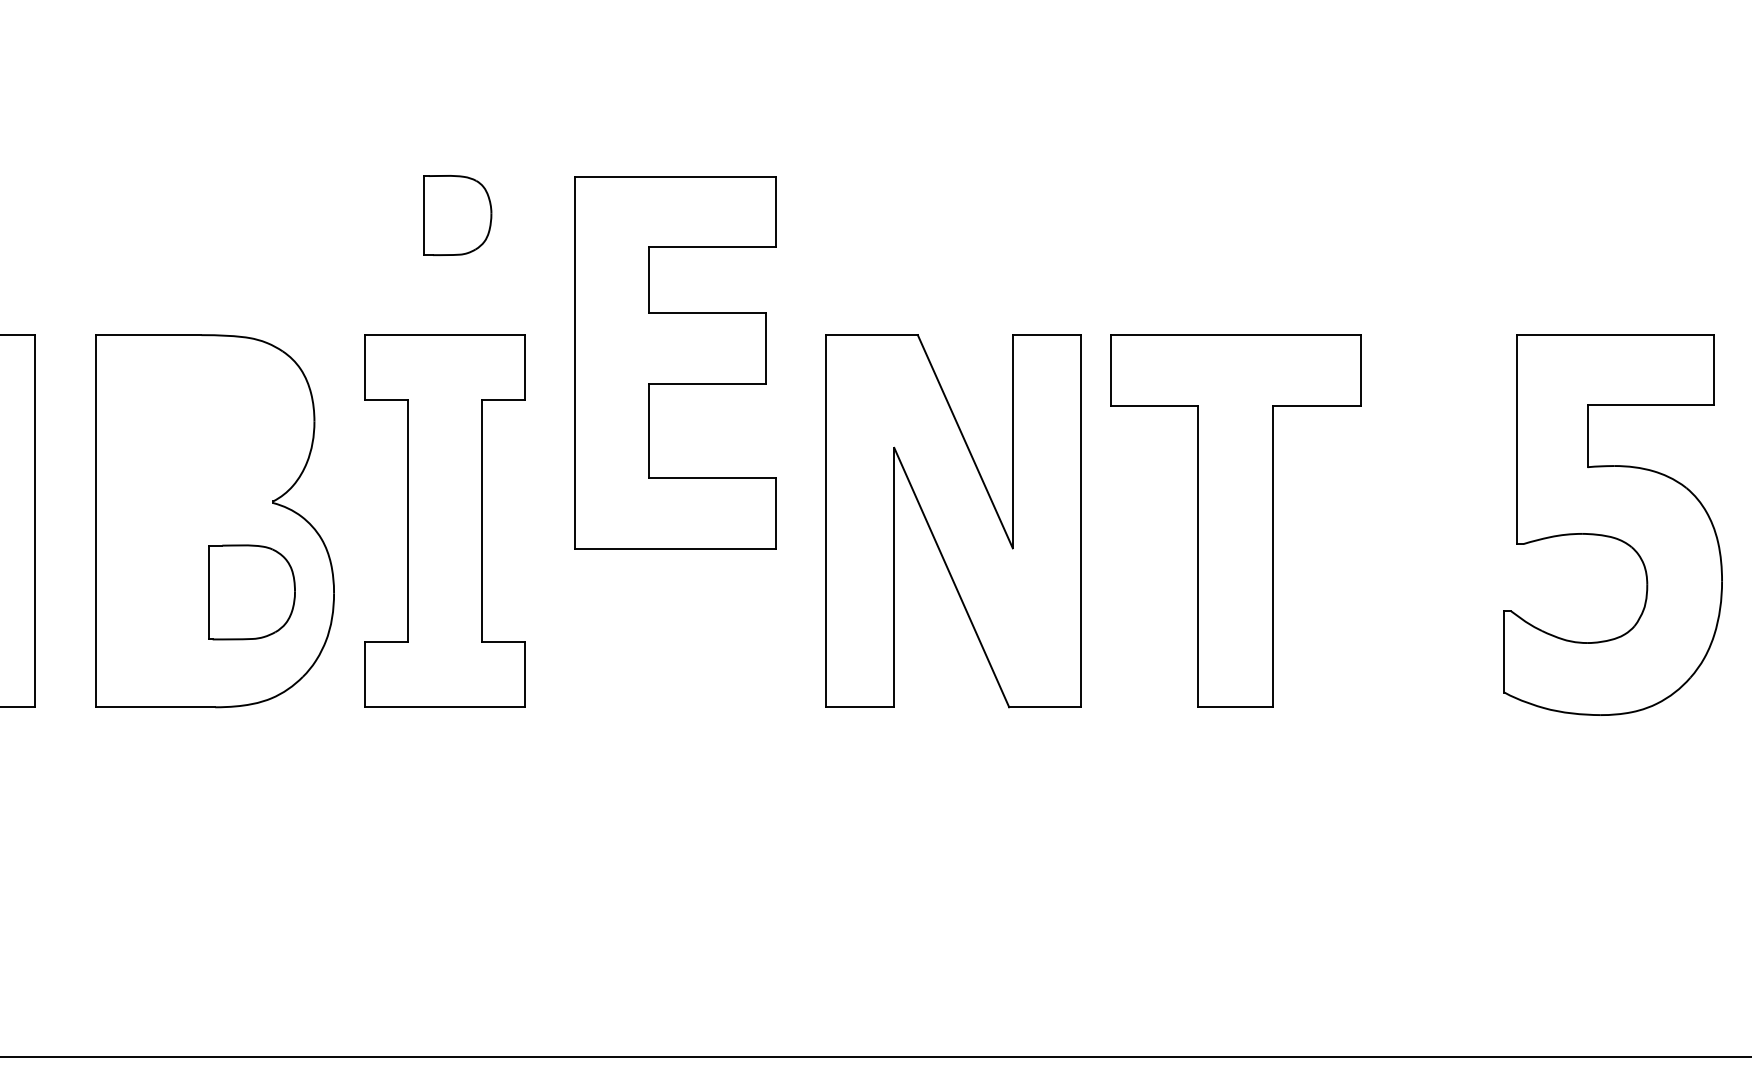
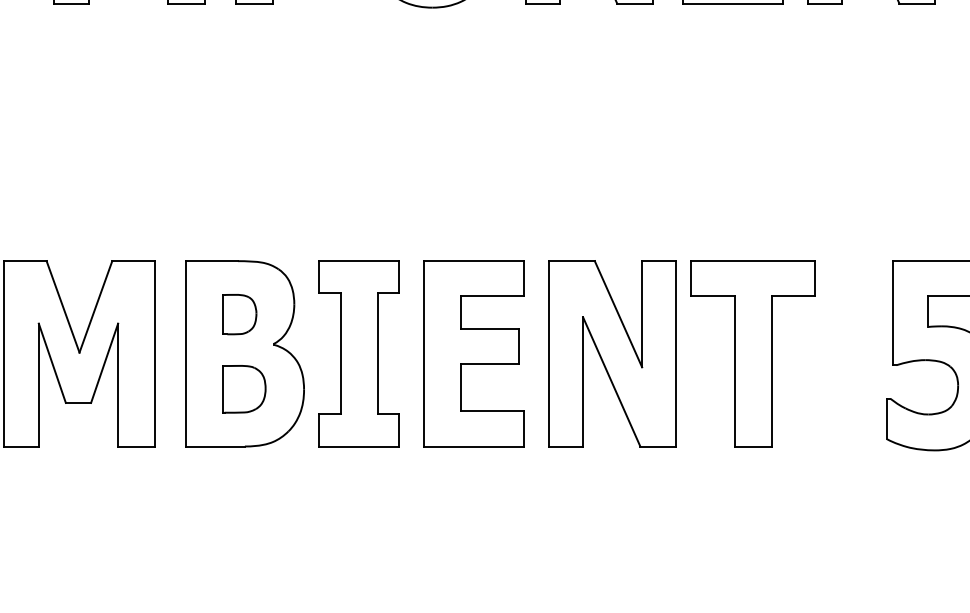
part: (457, 215) -> (239, 314), moved
part: (674, 361) -> (473, 353), moved
part: (252, 592) -> (244, 389), moved

